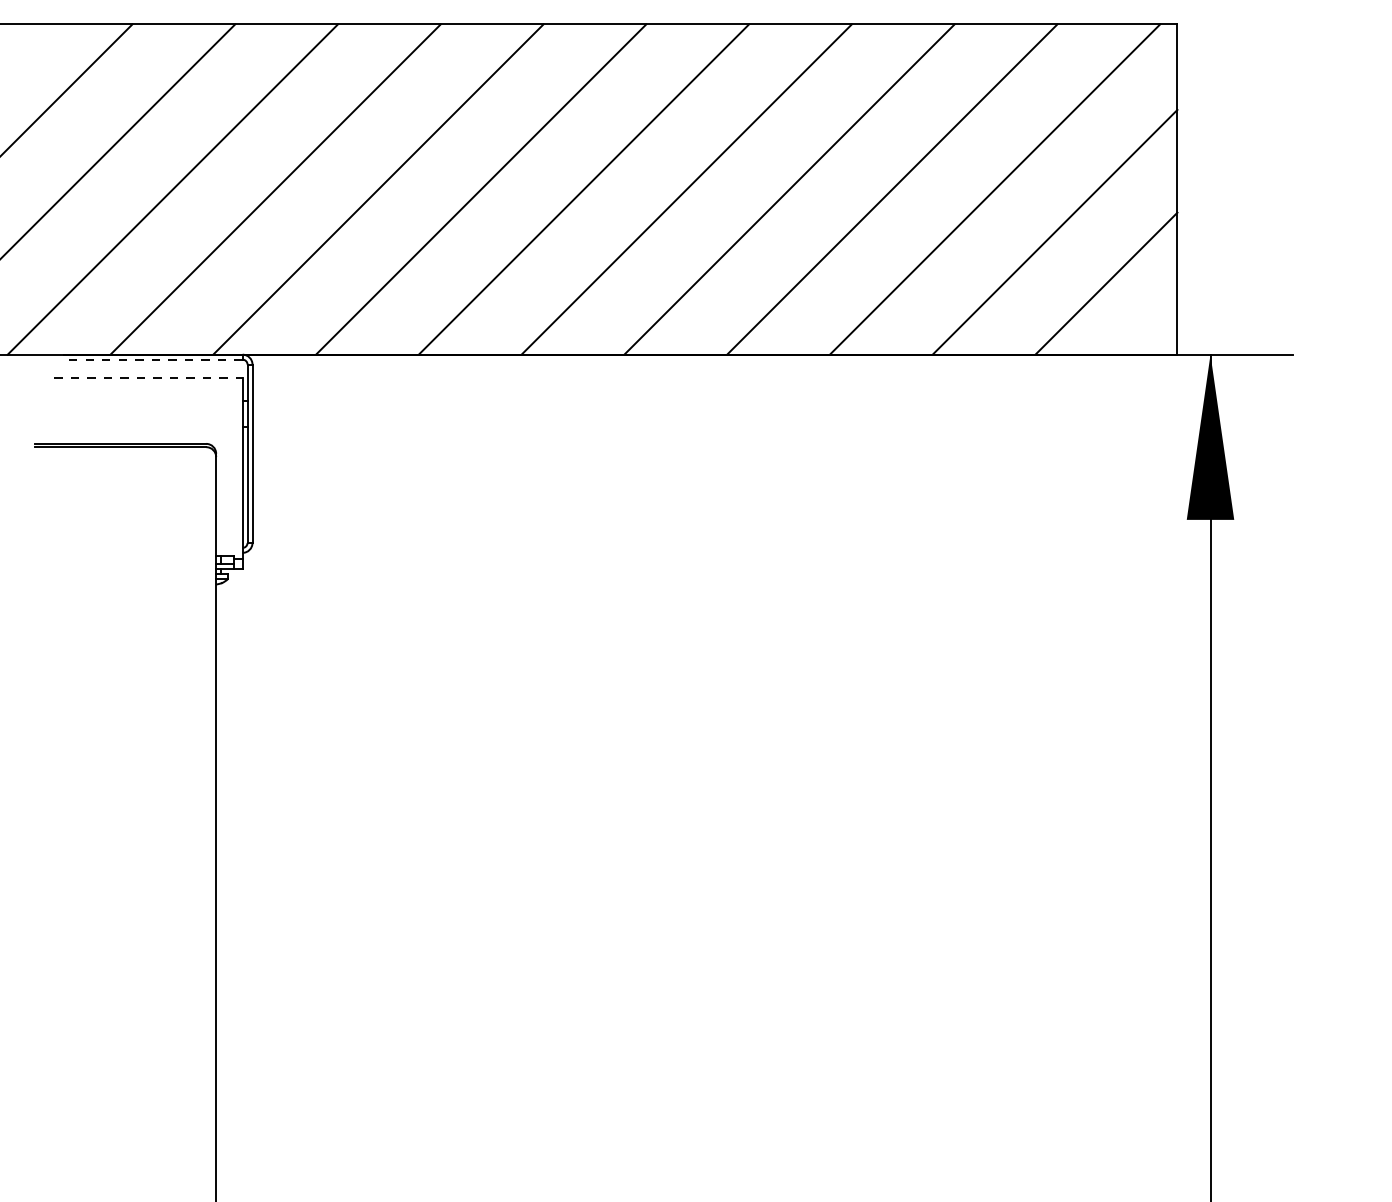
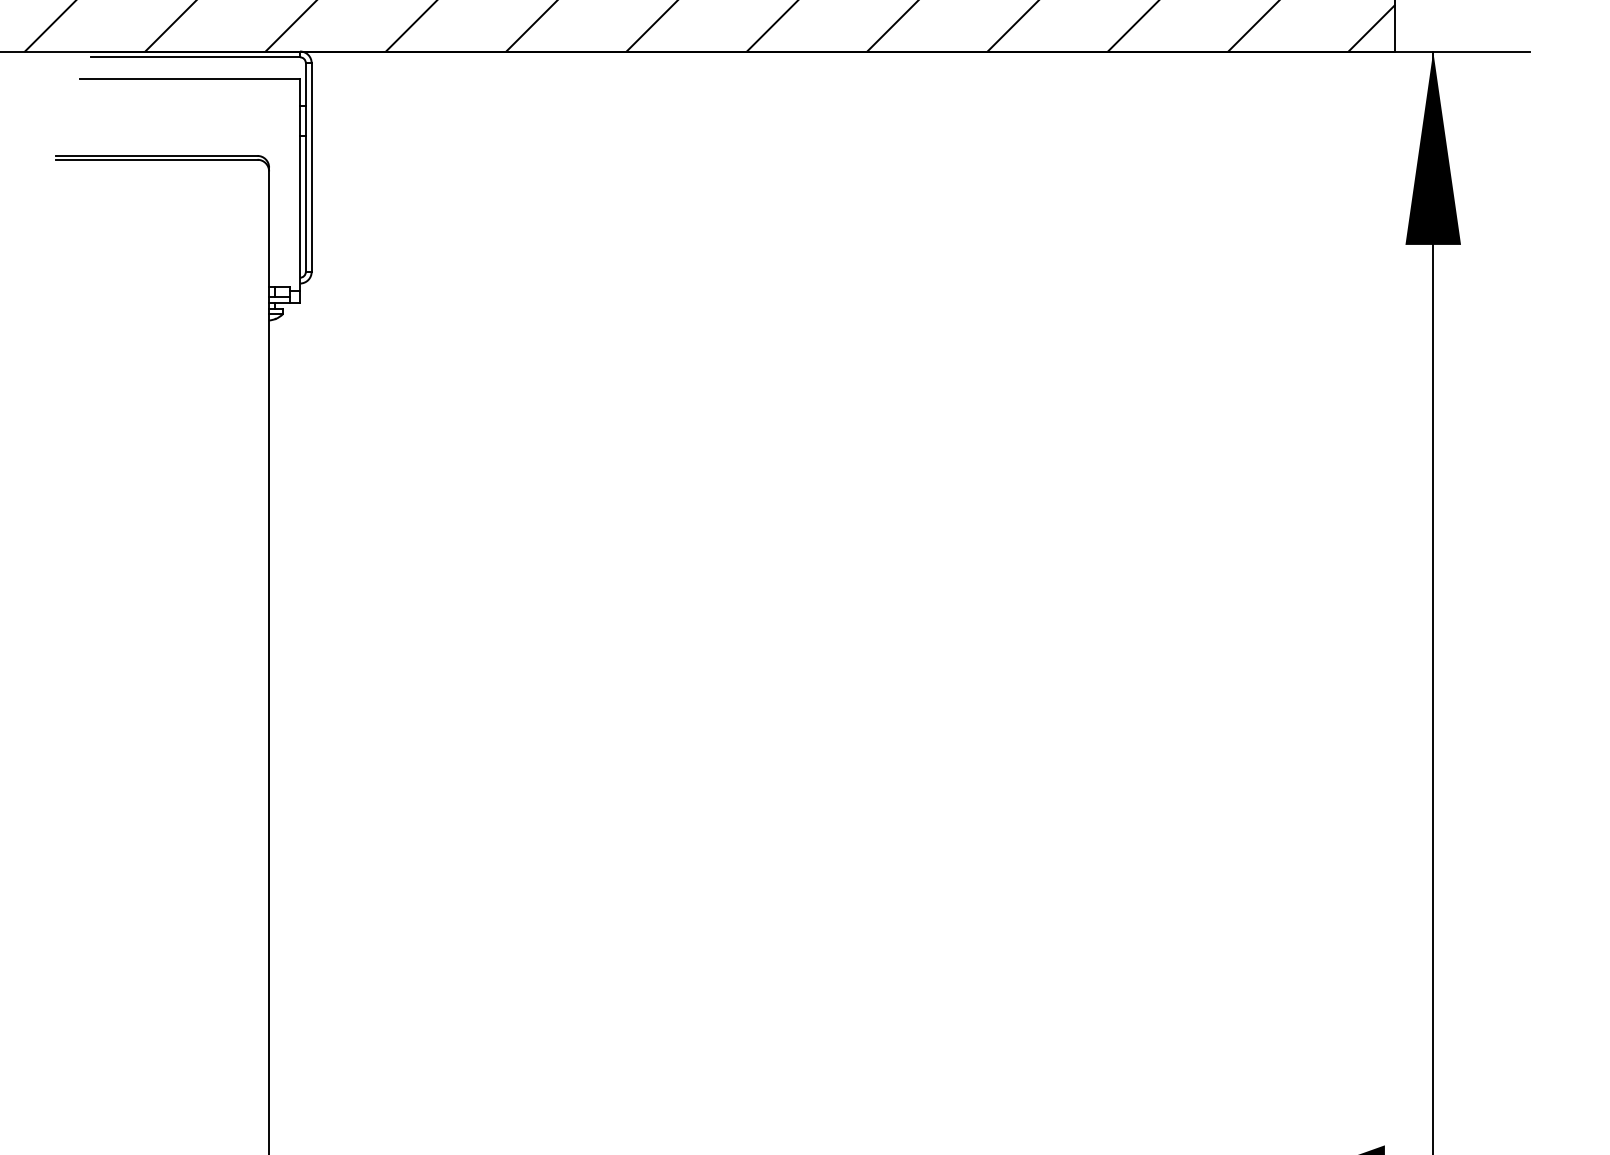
line: (1157, 334) -> (1371, 27), added
line: (152, 359) -> (194, 57), dashed -> solid
line: (148, 377) -> (189, 78), dashed -> solid

